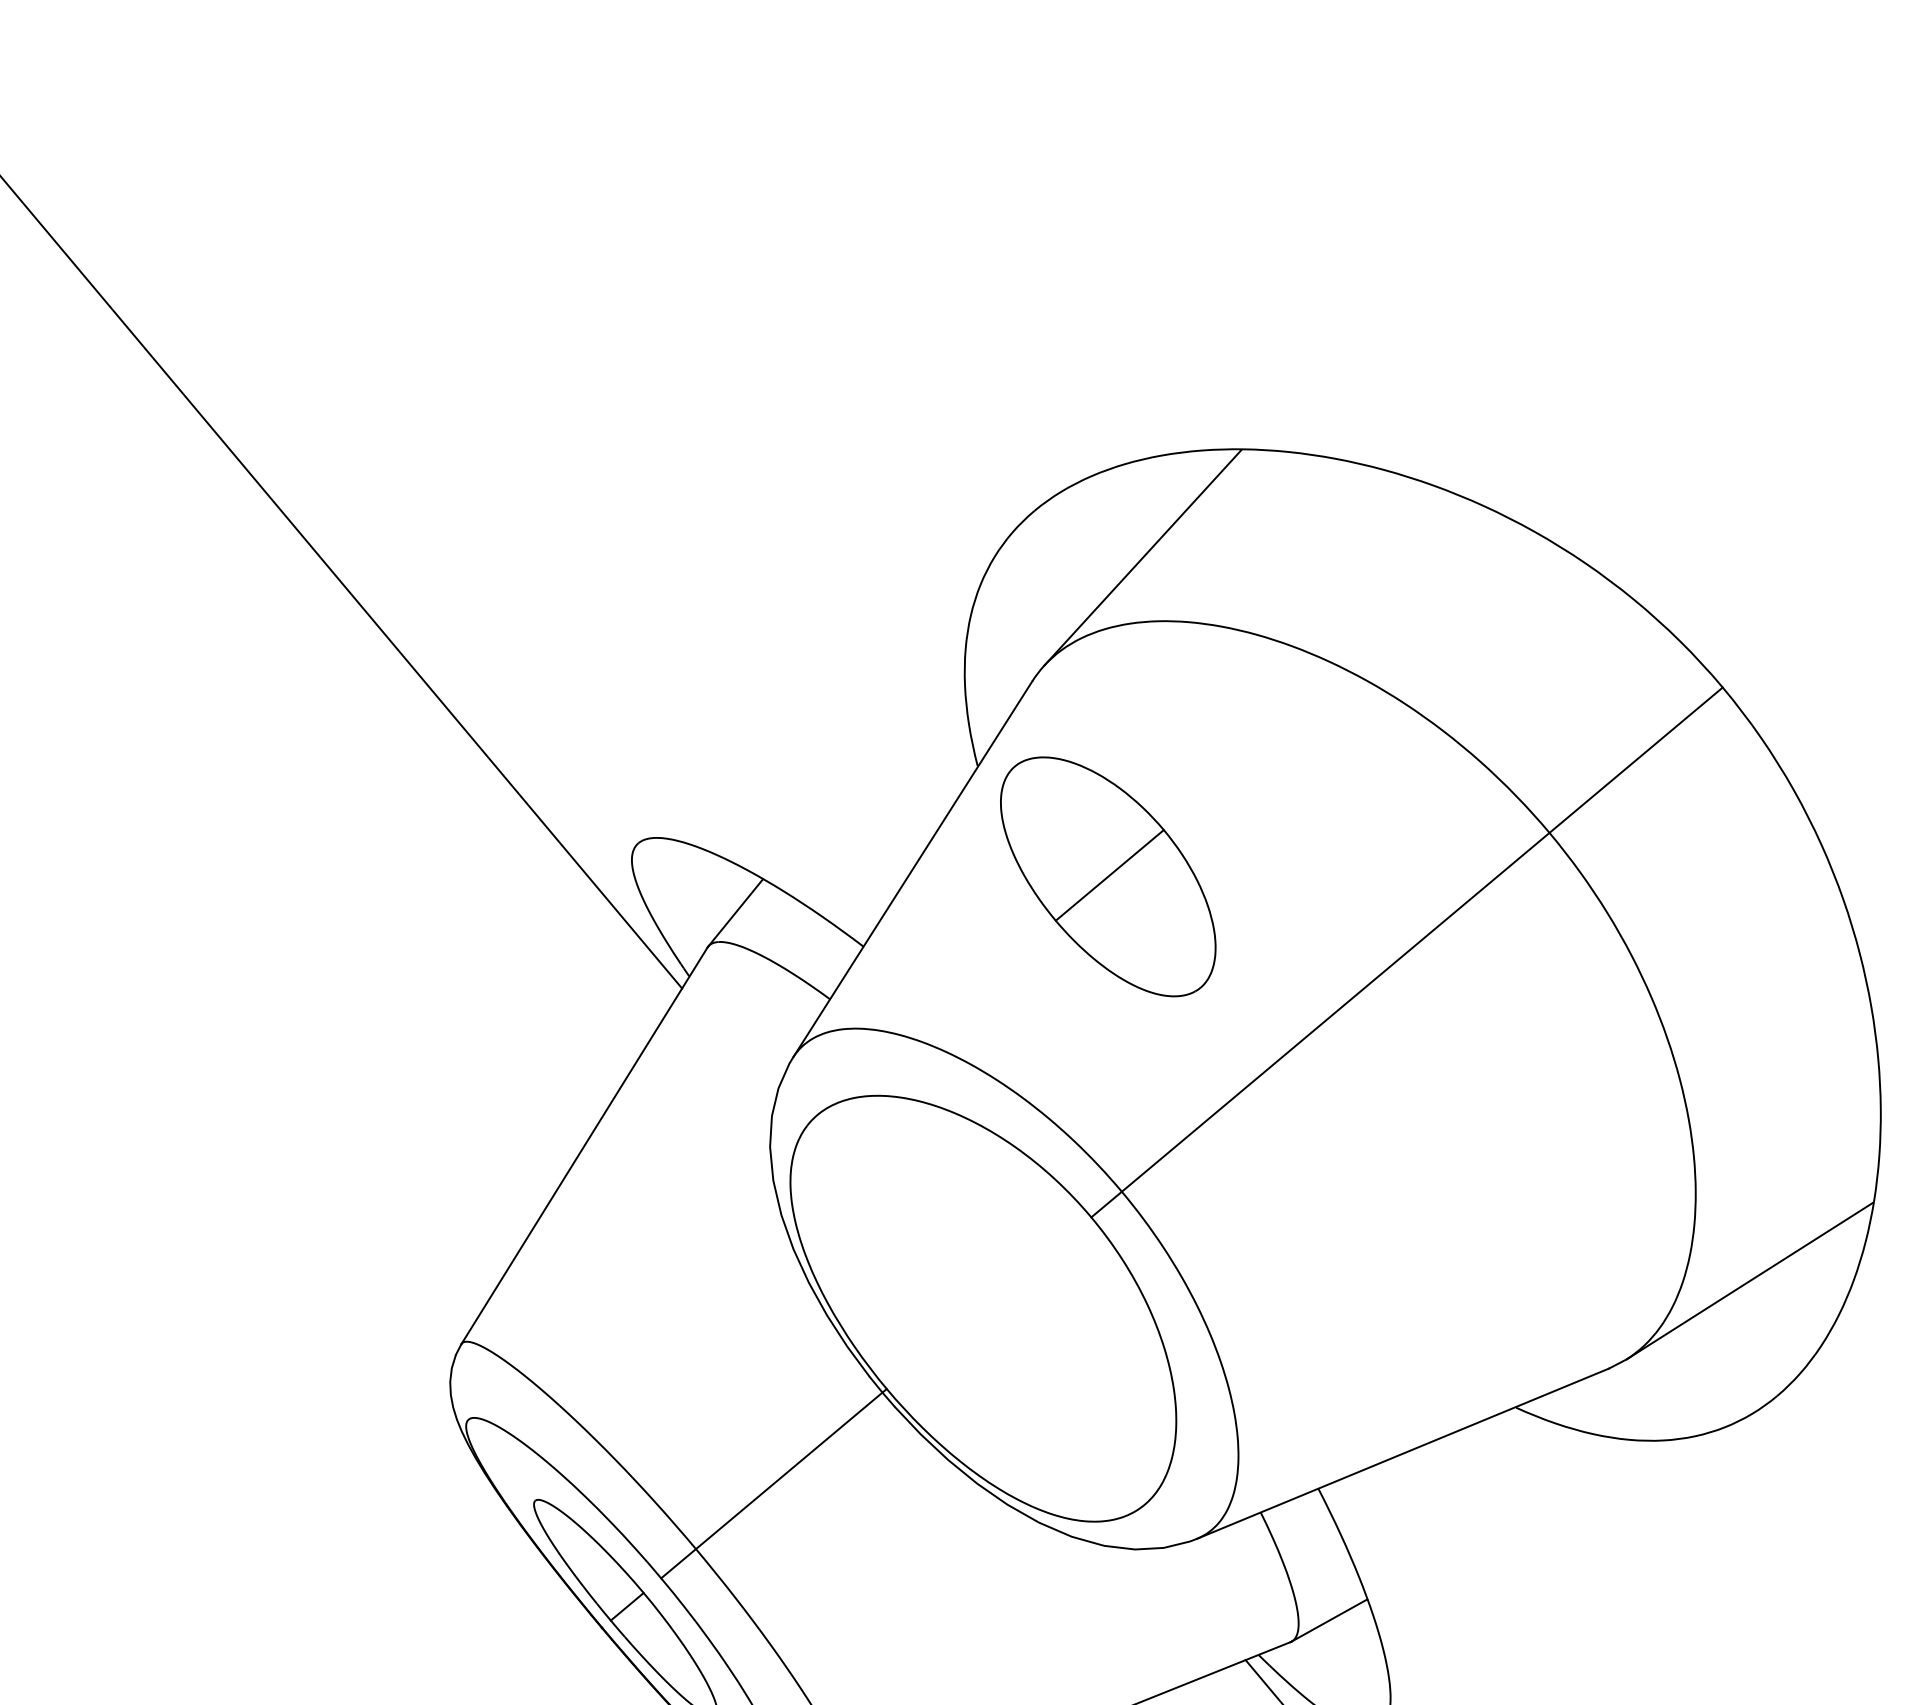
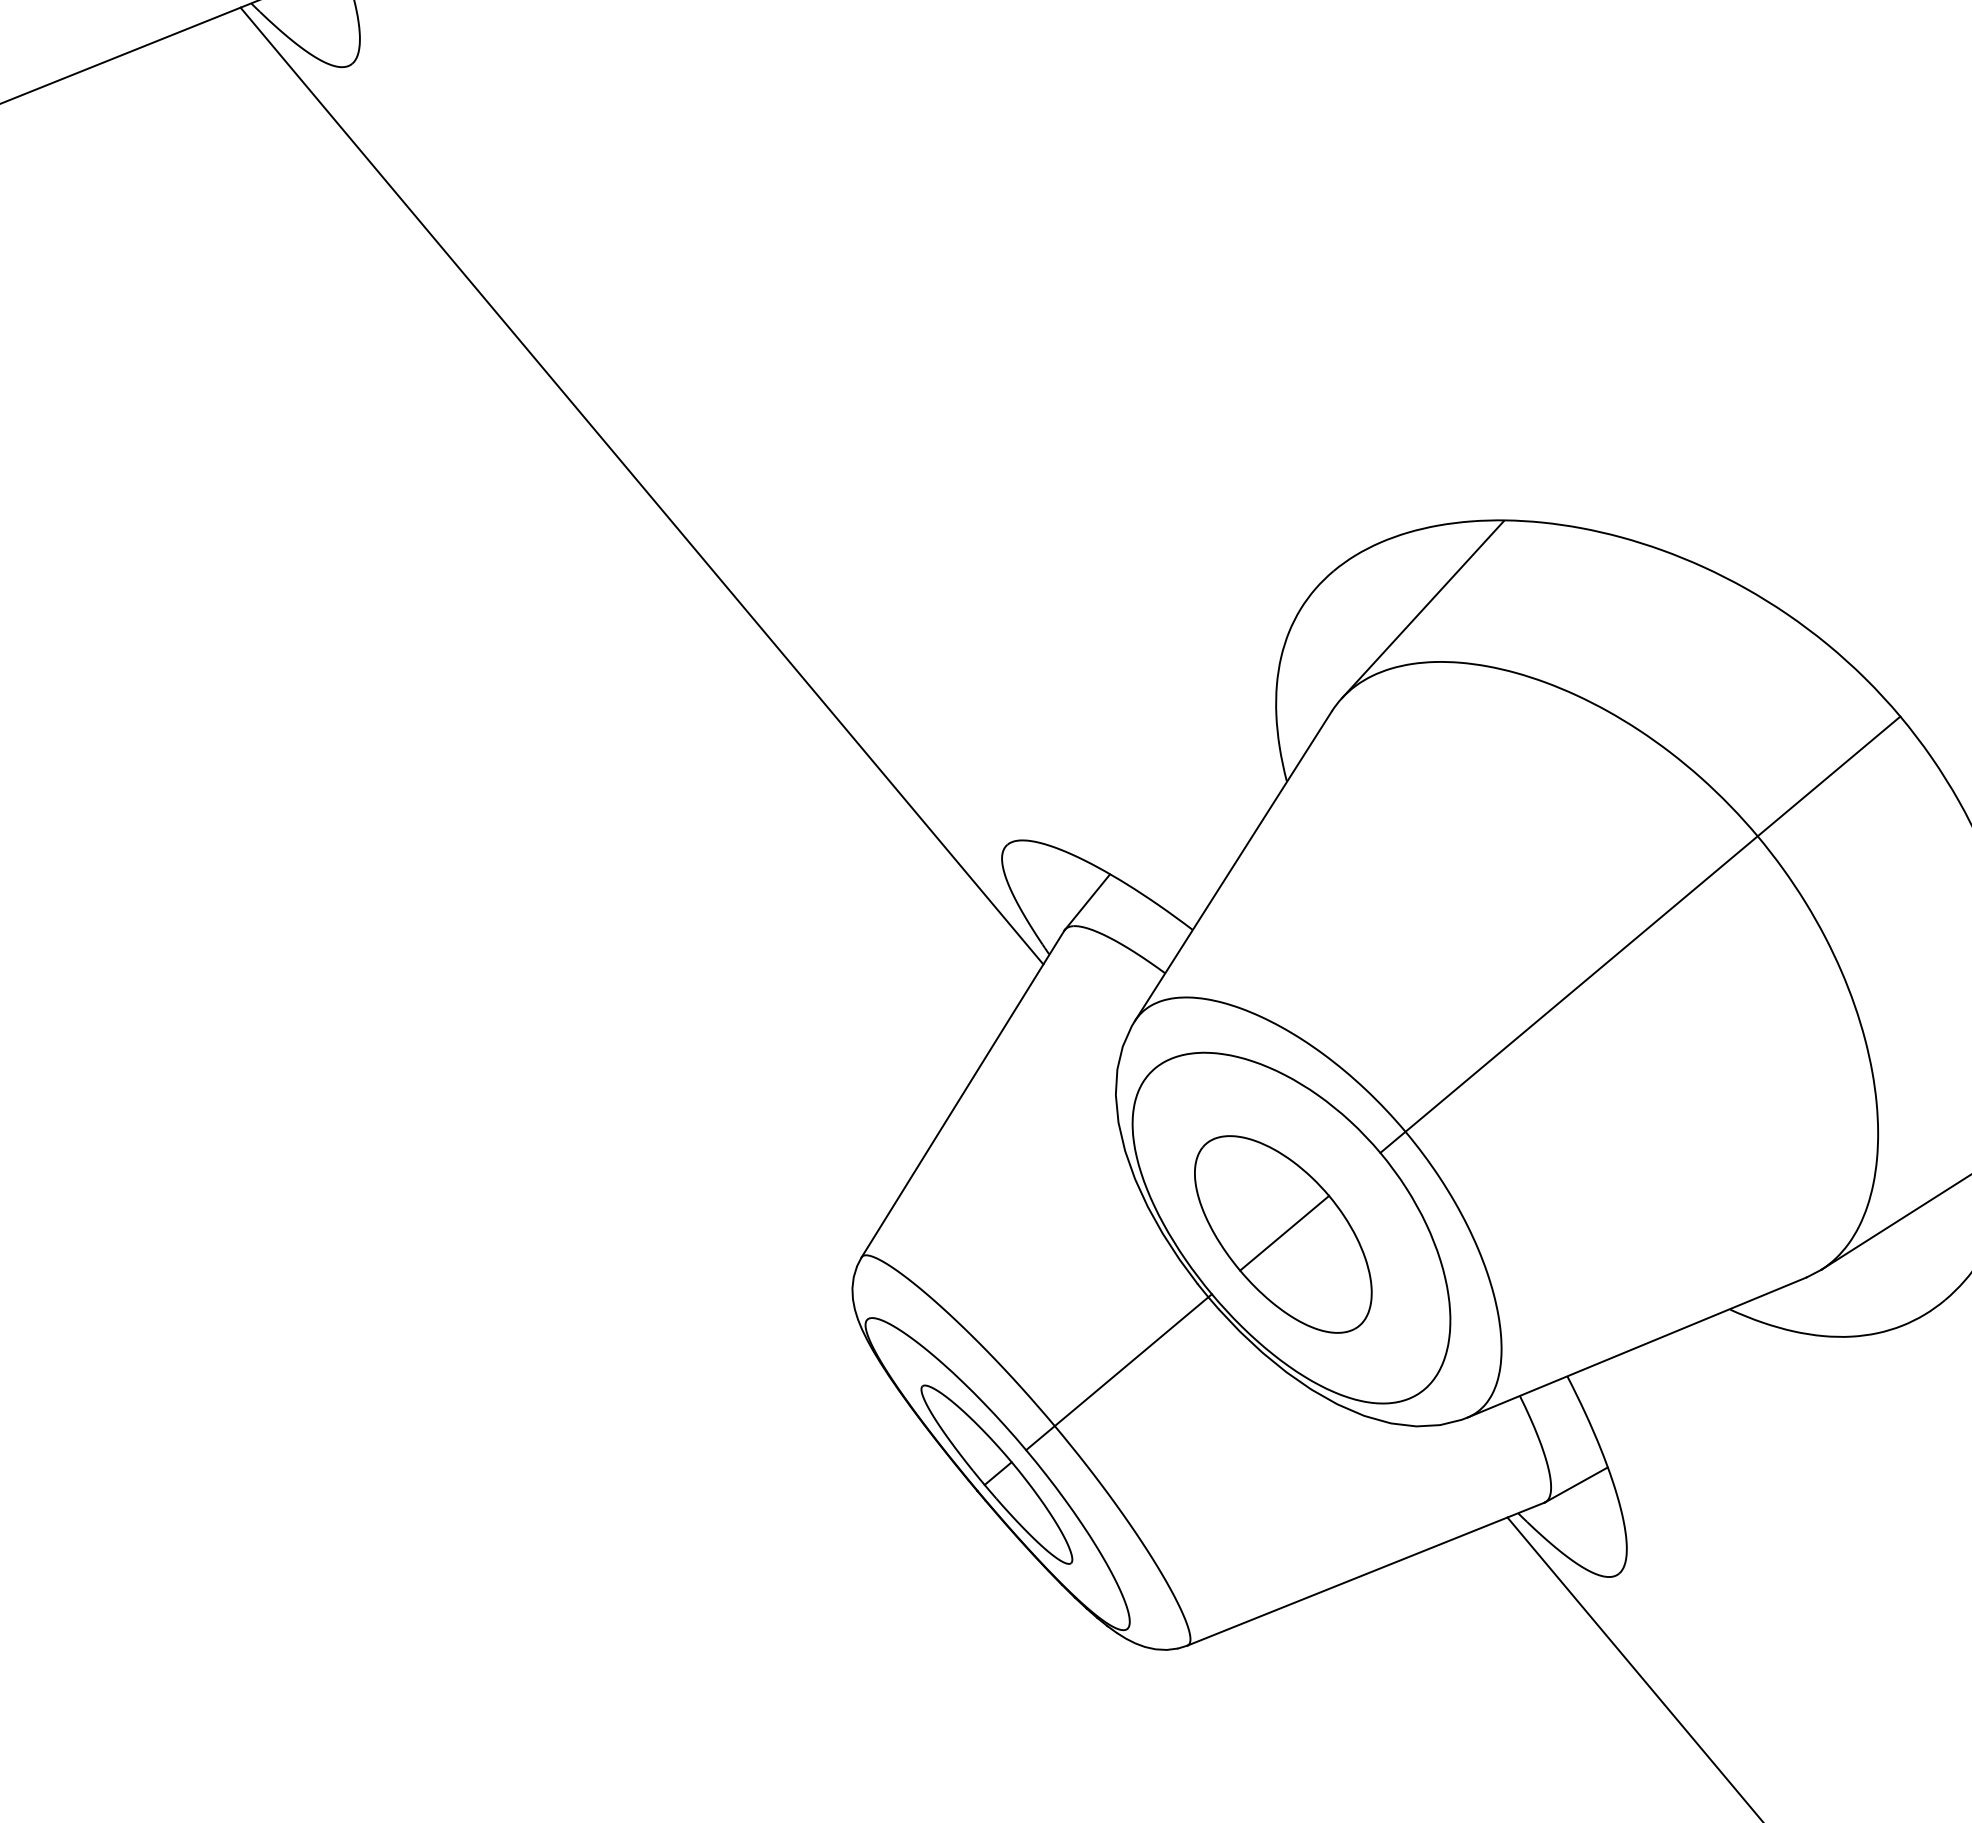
part: (1108, 876) -> (1283, 1234), moved

